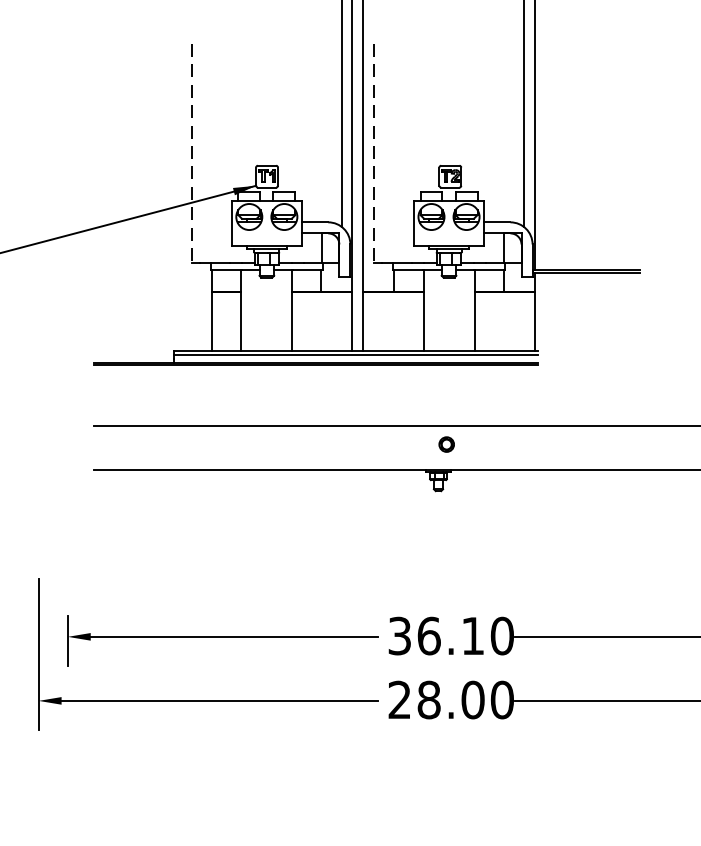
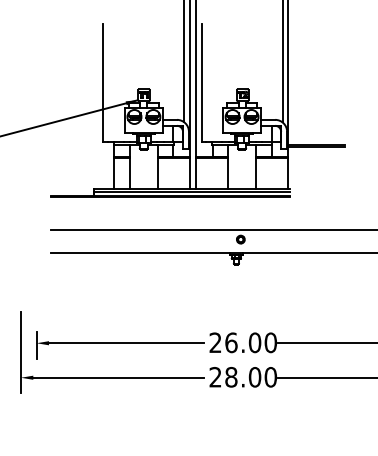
line: (191, 152) -> (103, 82), dashed -> solid
line: (373, 152) -> (201, 82), dashed -> solid
text: (436, 635) -> (235, 342), 36.10 -> 26.00

